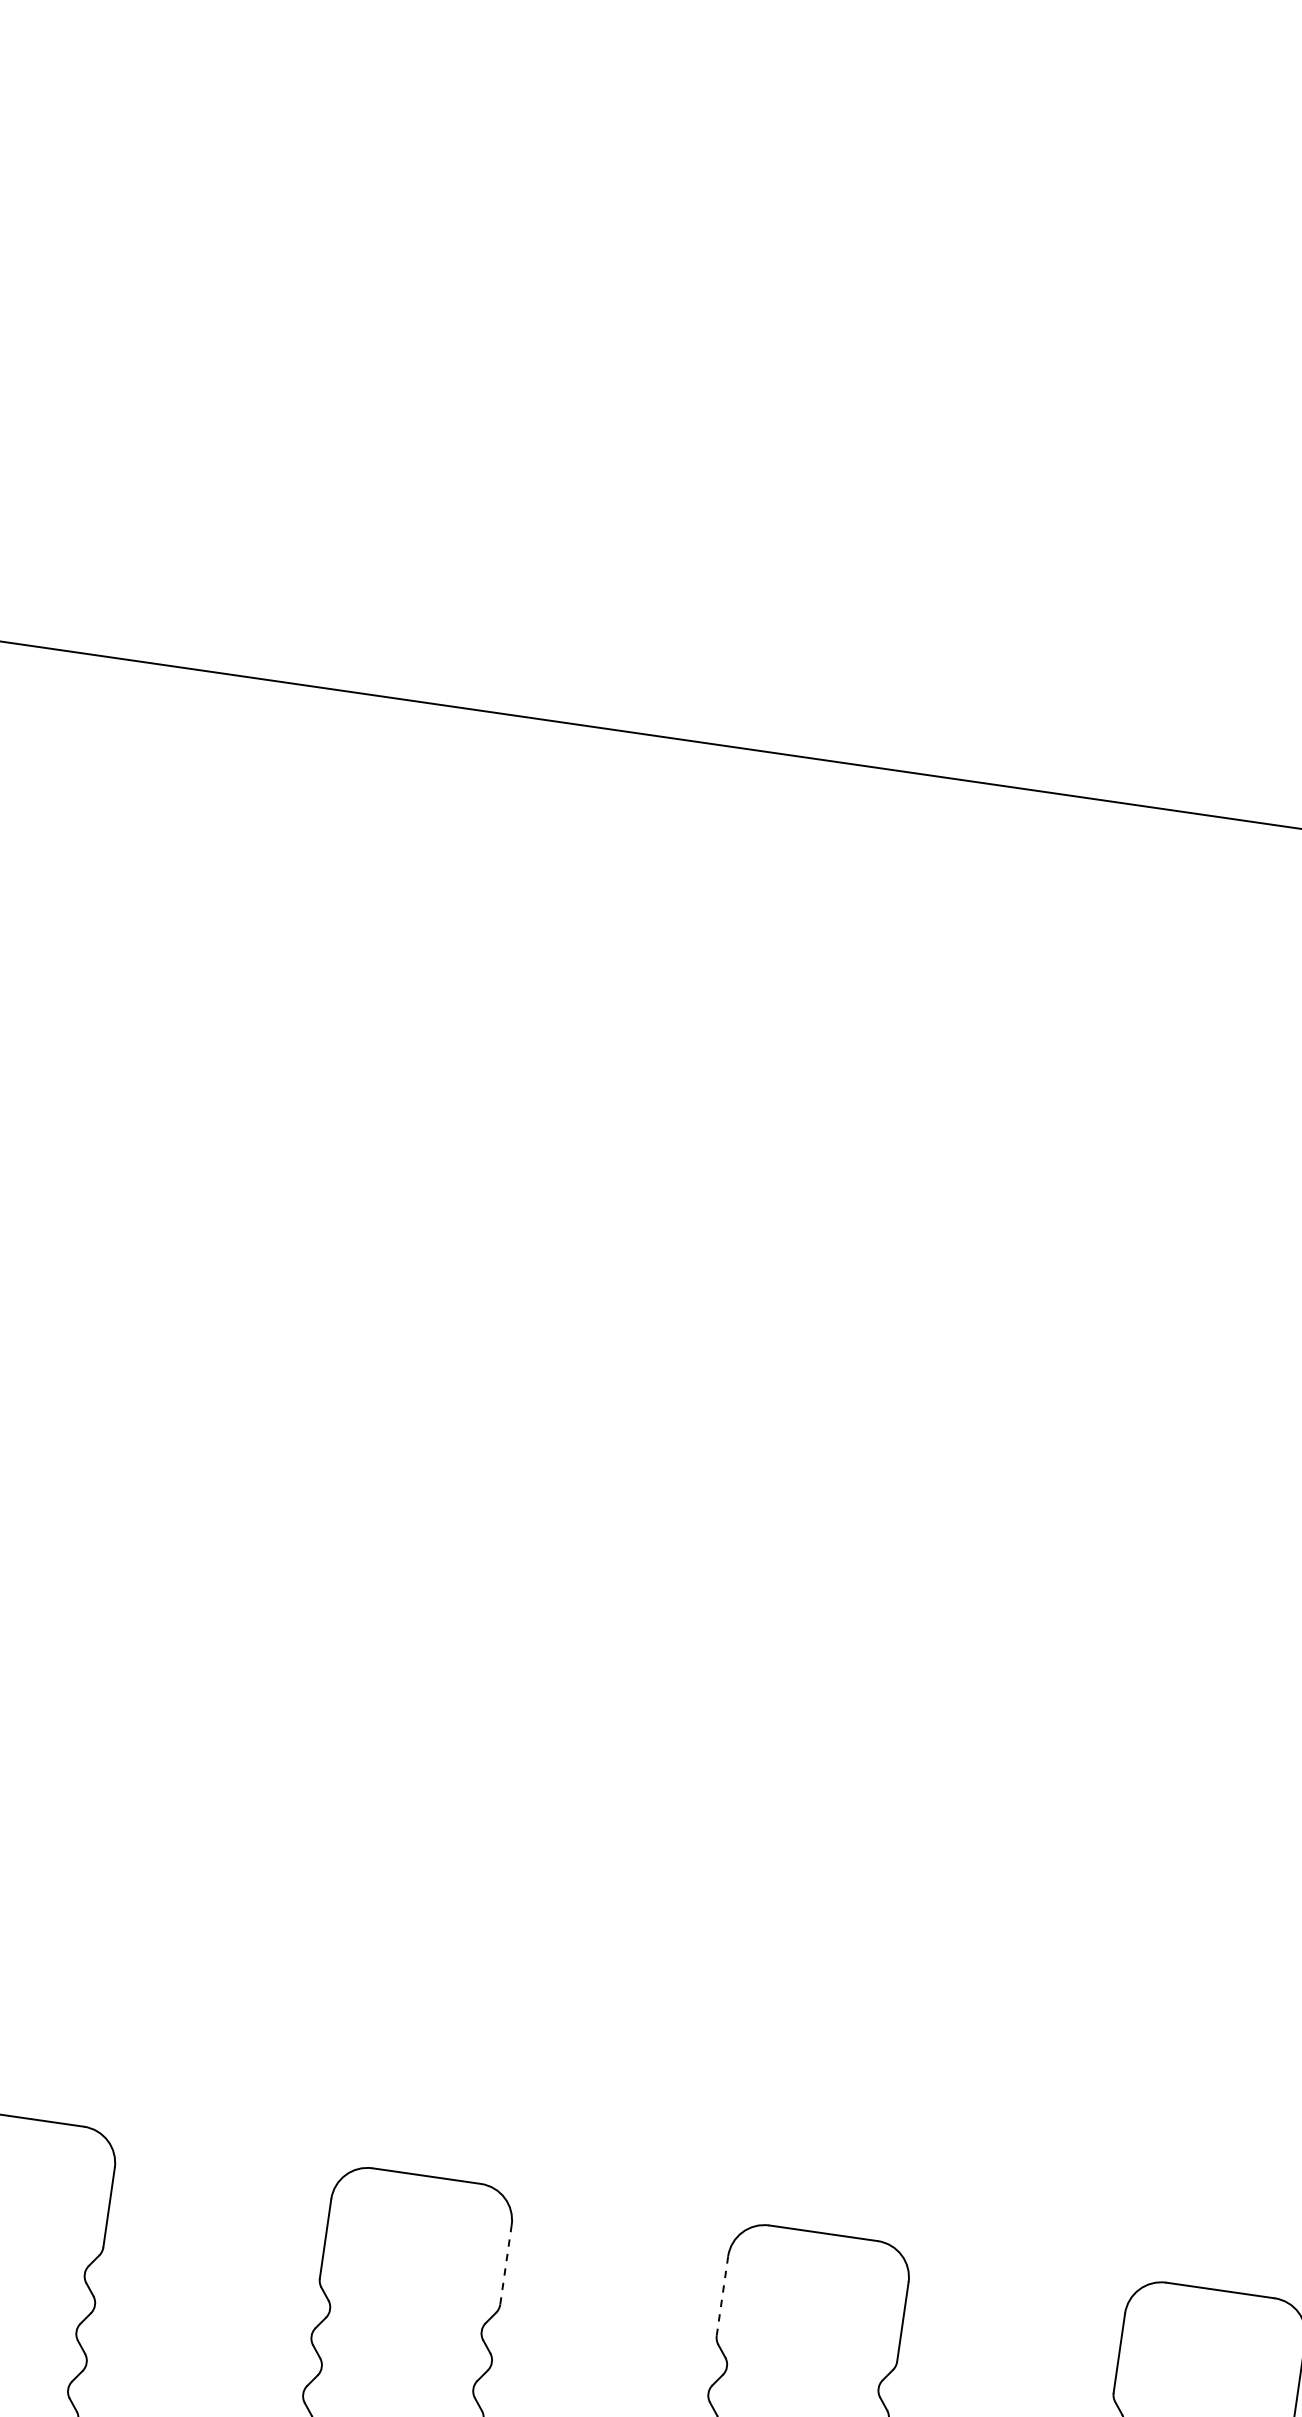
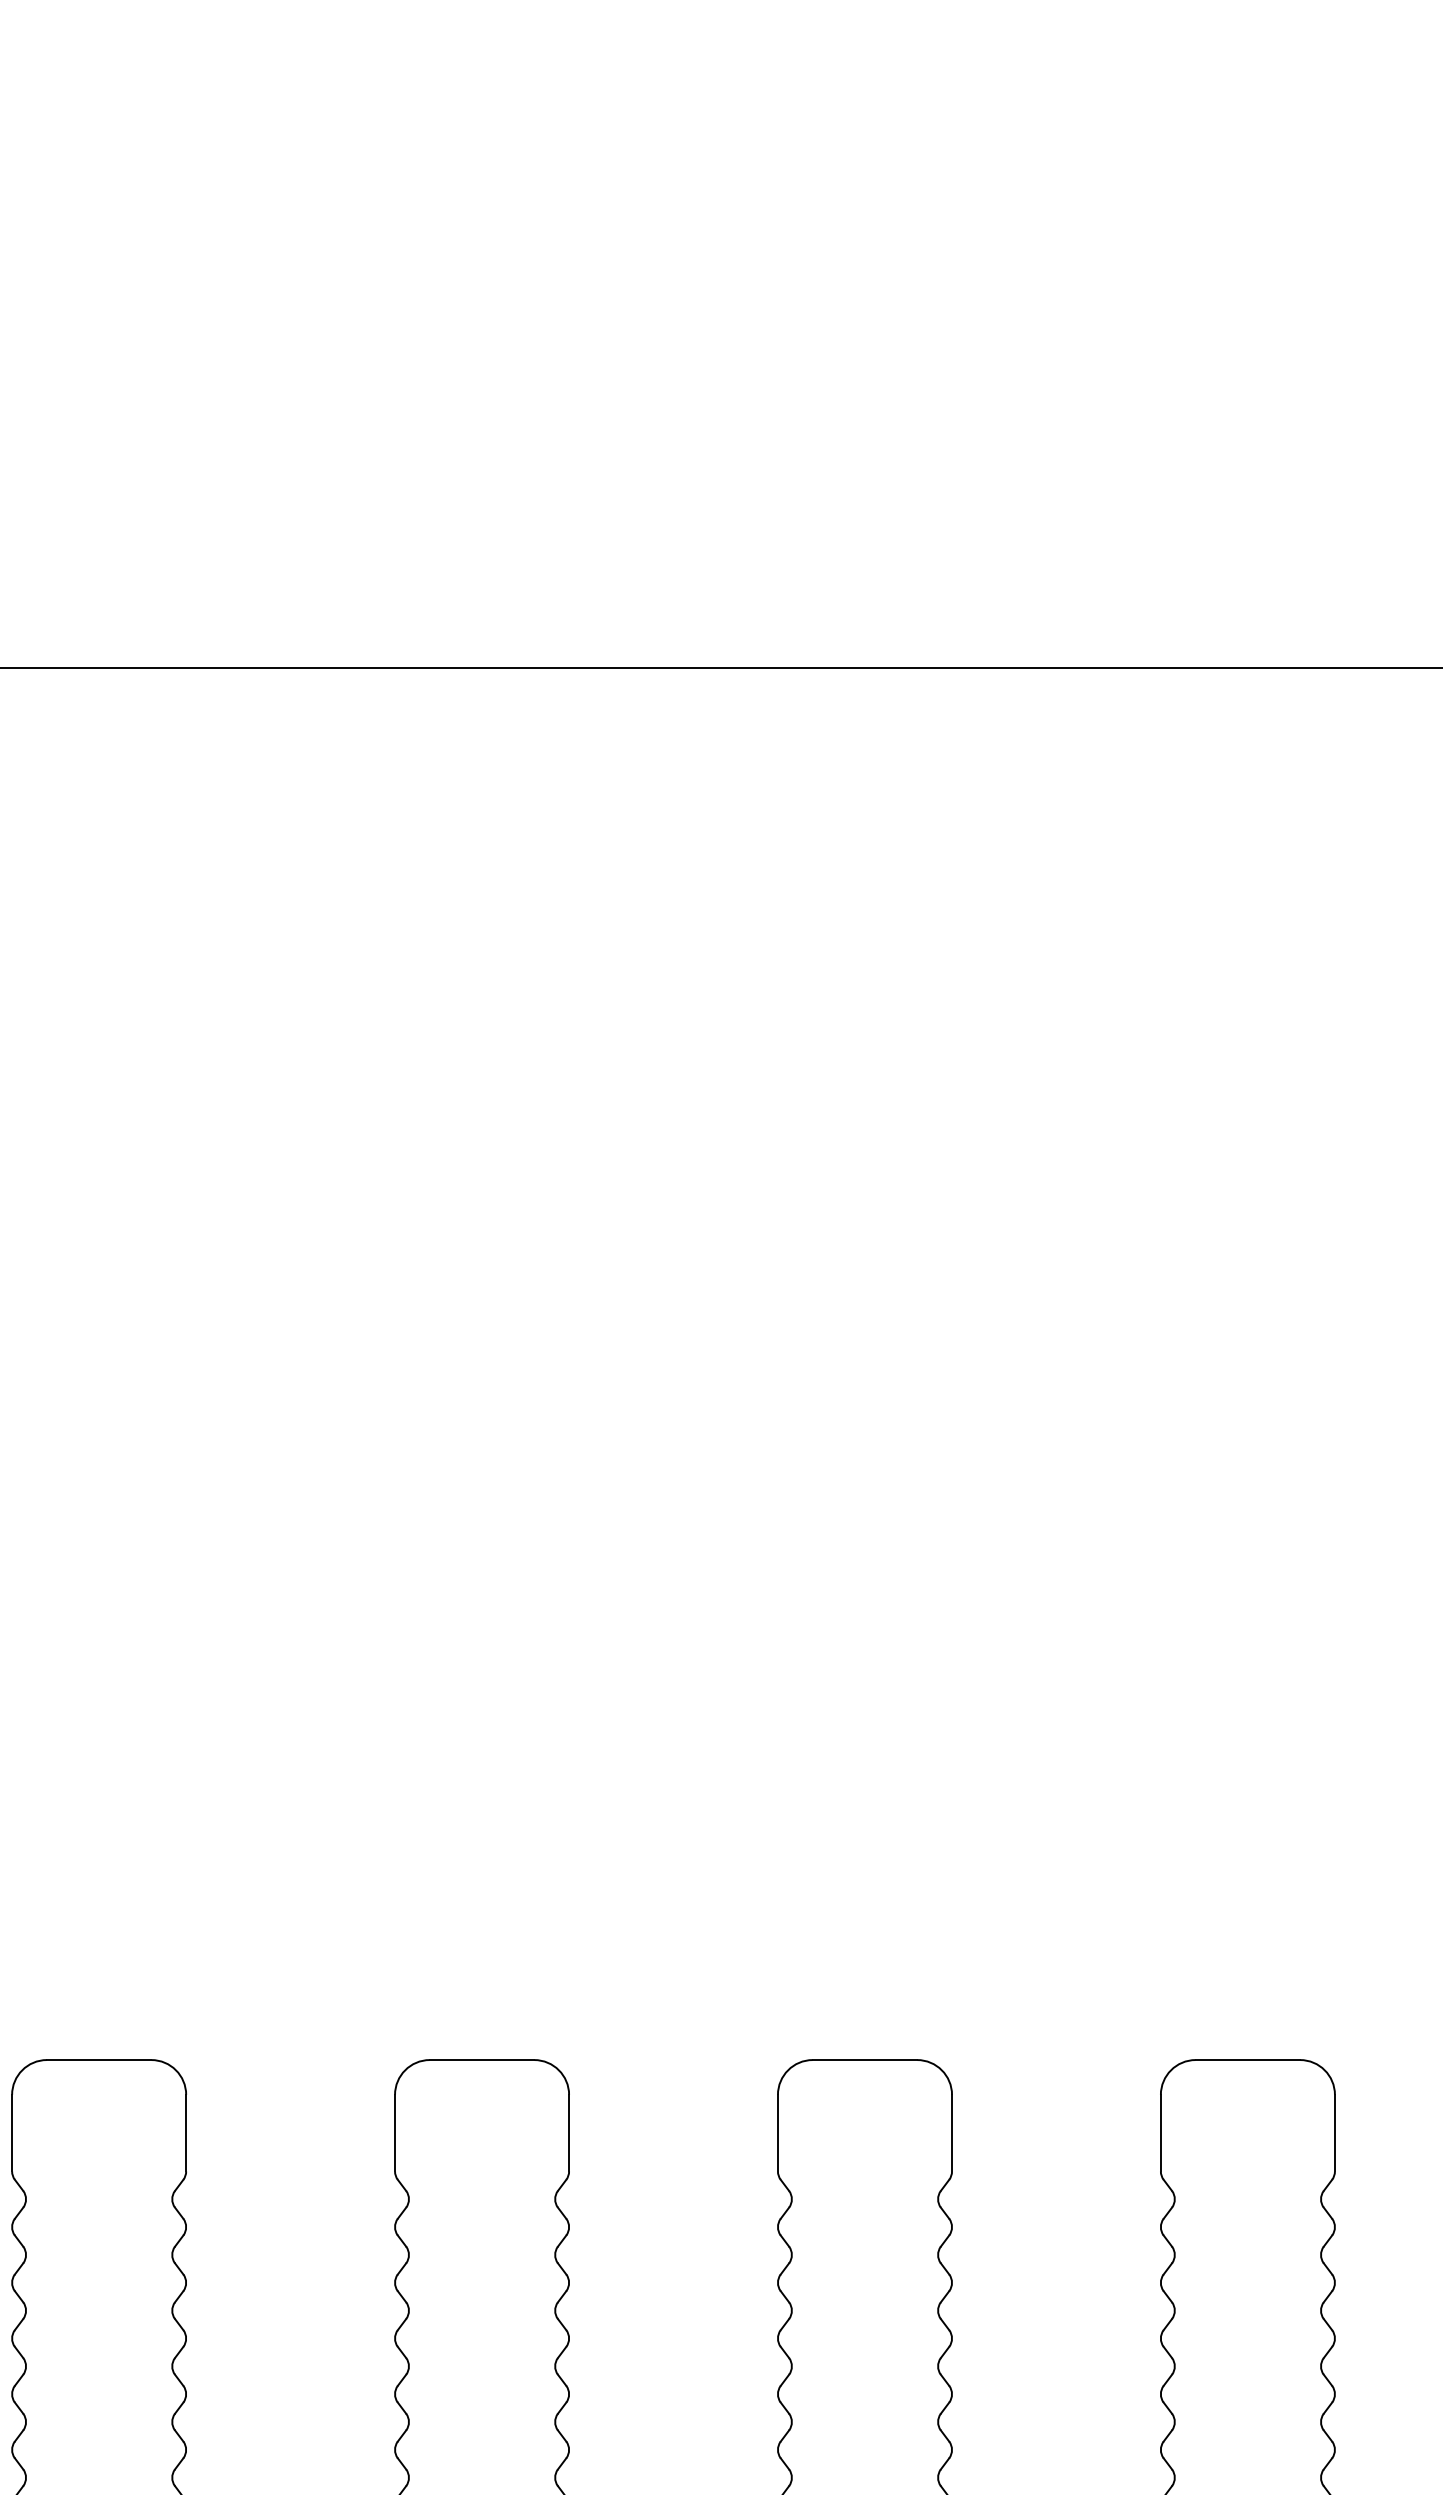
line: (506, 2264) -> (569, 2132), dashed -> solid
line: (721, 2296) -> (777, 2133), dashed -> solid

